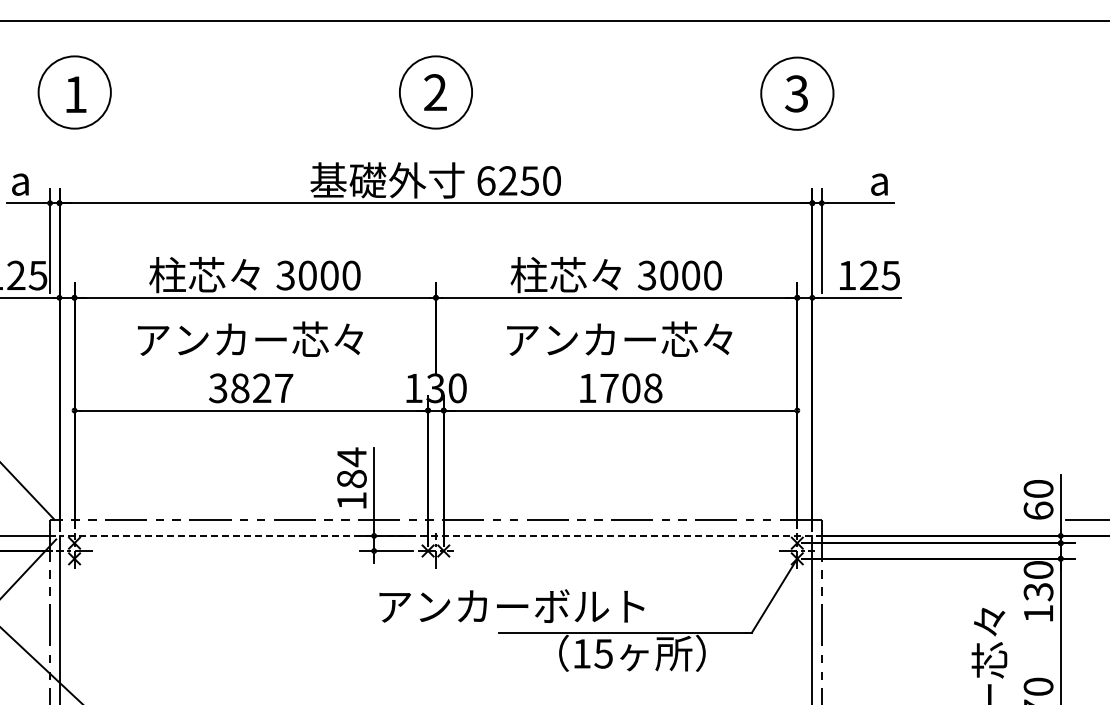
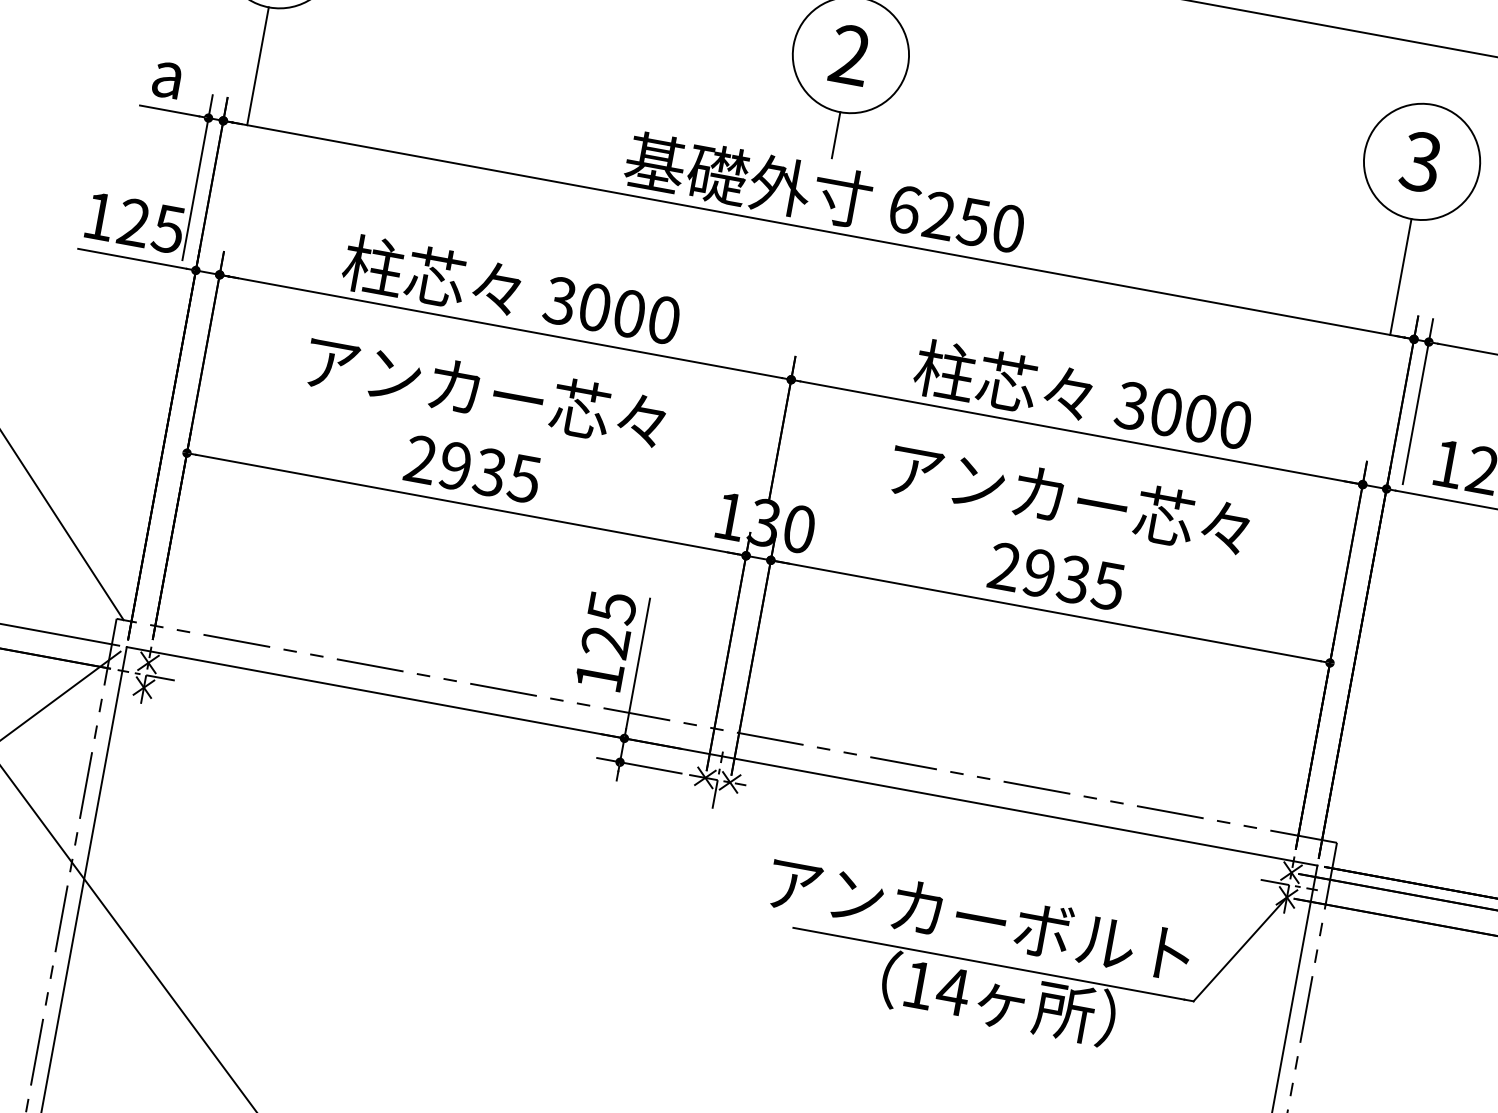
line: (435, 142) -> (835, 134), added
line: (74, 165) -> (258, 65), added
line: (797, 166) -> (1401, 277), added
text: (250, 388) -> (471, 469), 3827 -> 2935
text: (620, 388) -> (1056, 576), 1708 -> 2935
text: (351, 467) -> (608, 623), 184 -> 125
line: (435, 535) -> (721, 755), dashed -> solid
text: (511, 605) -> (979, 917), moved
text: (603, 653) -> (952, 990), 15 -> 14

